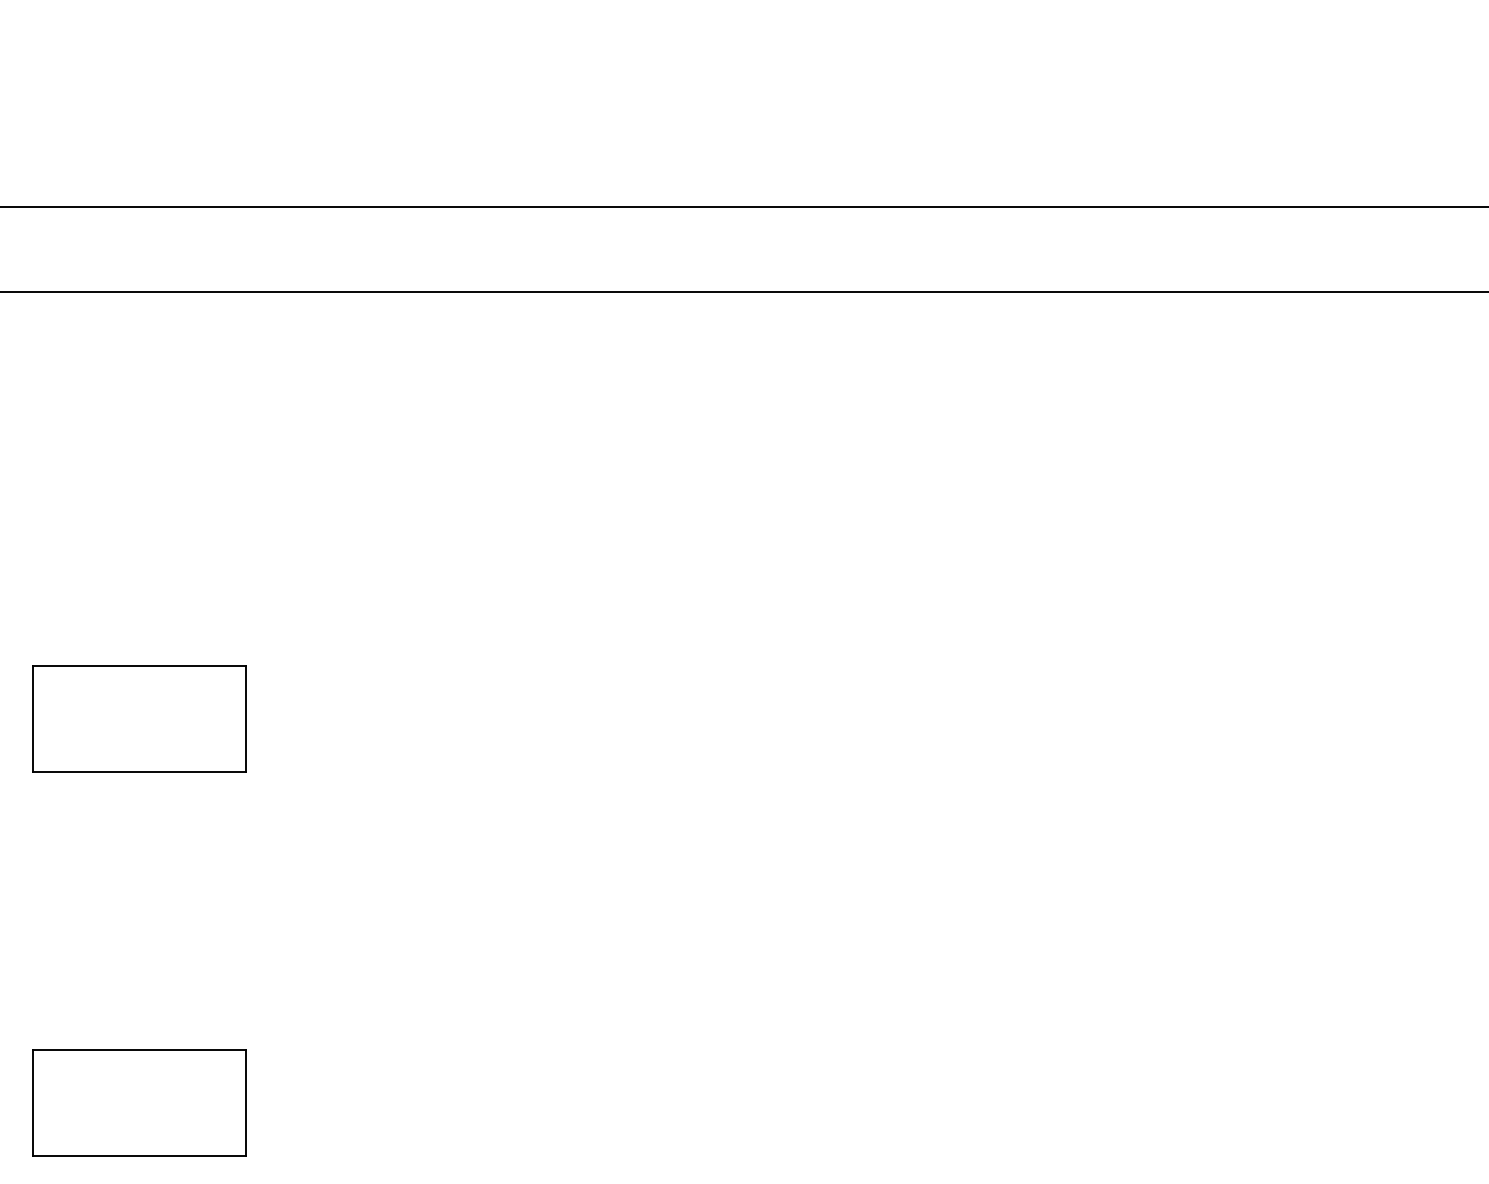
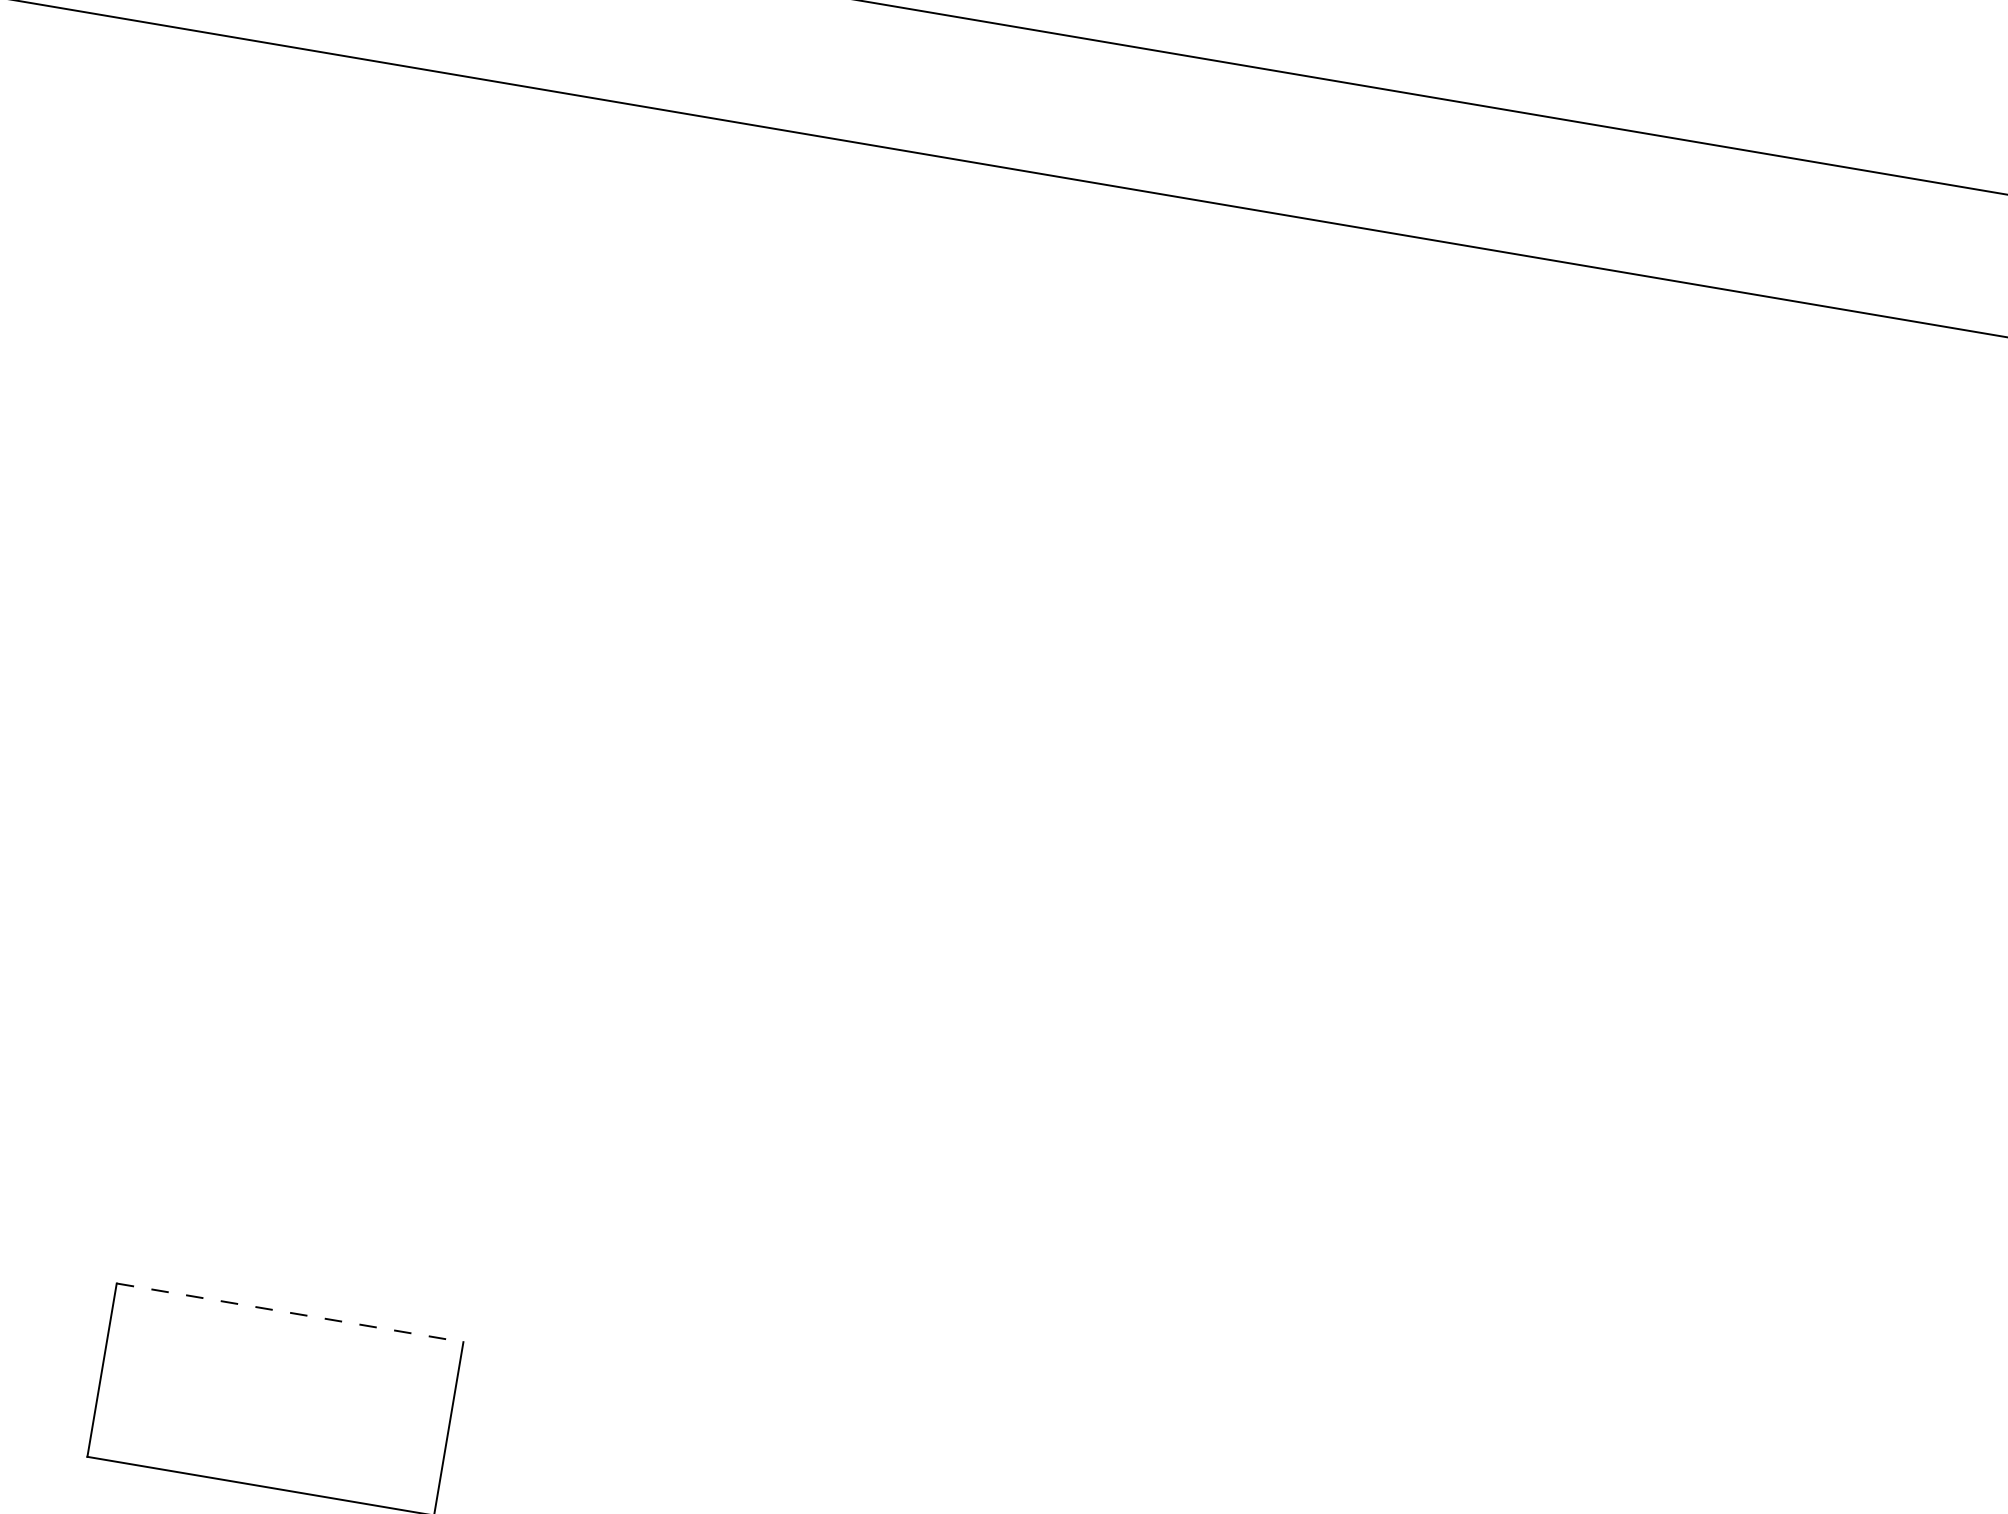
part: (139, 718) -> (380, 774), removed
line: (139, 1049) -> (289, 1312), solid -> dashed

